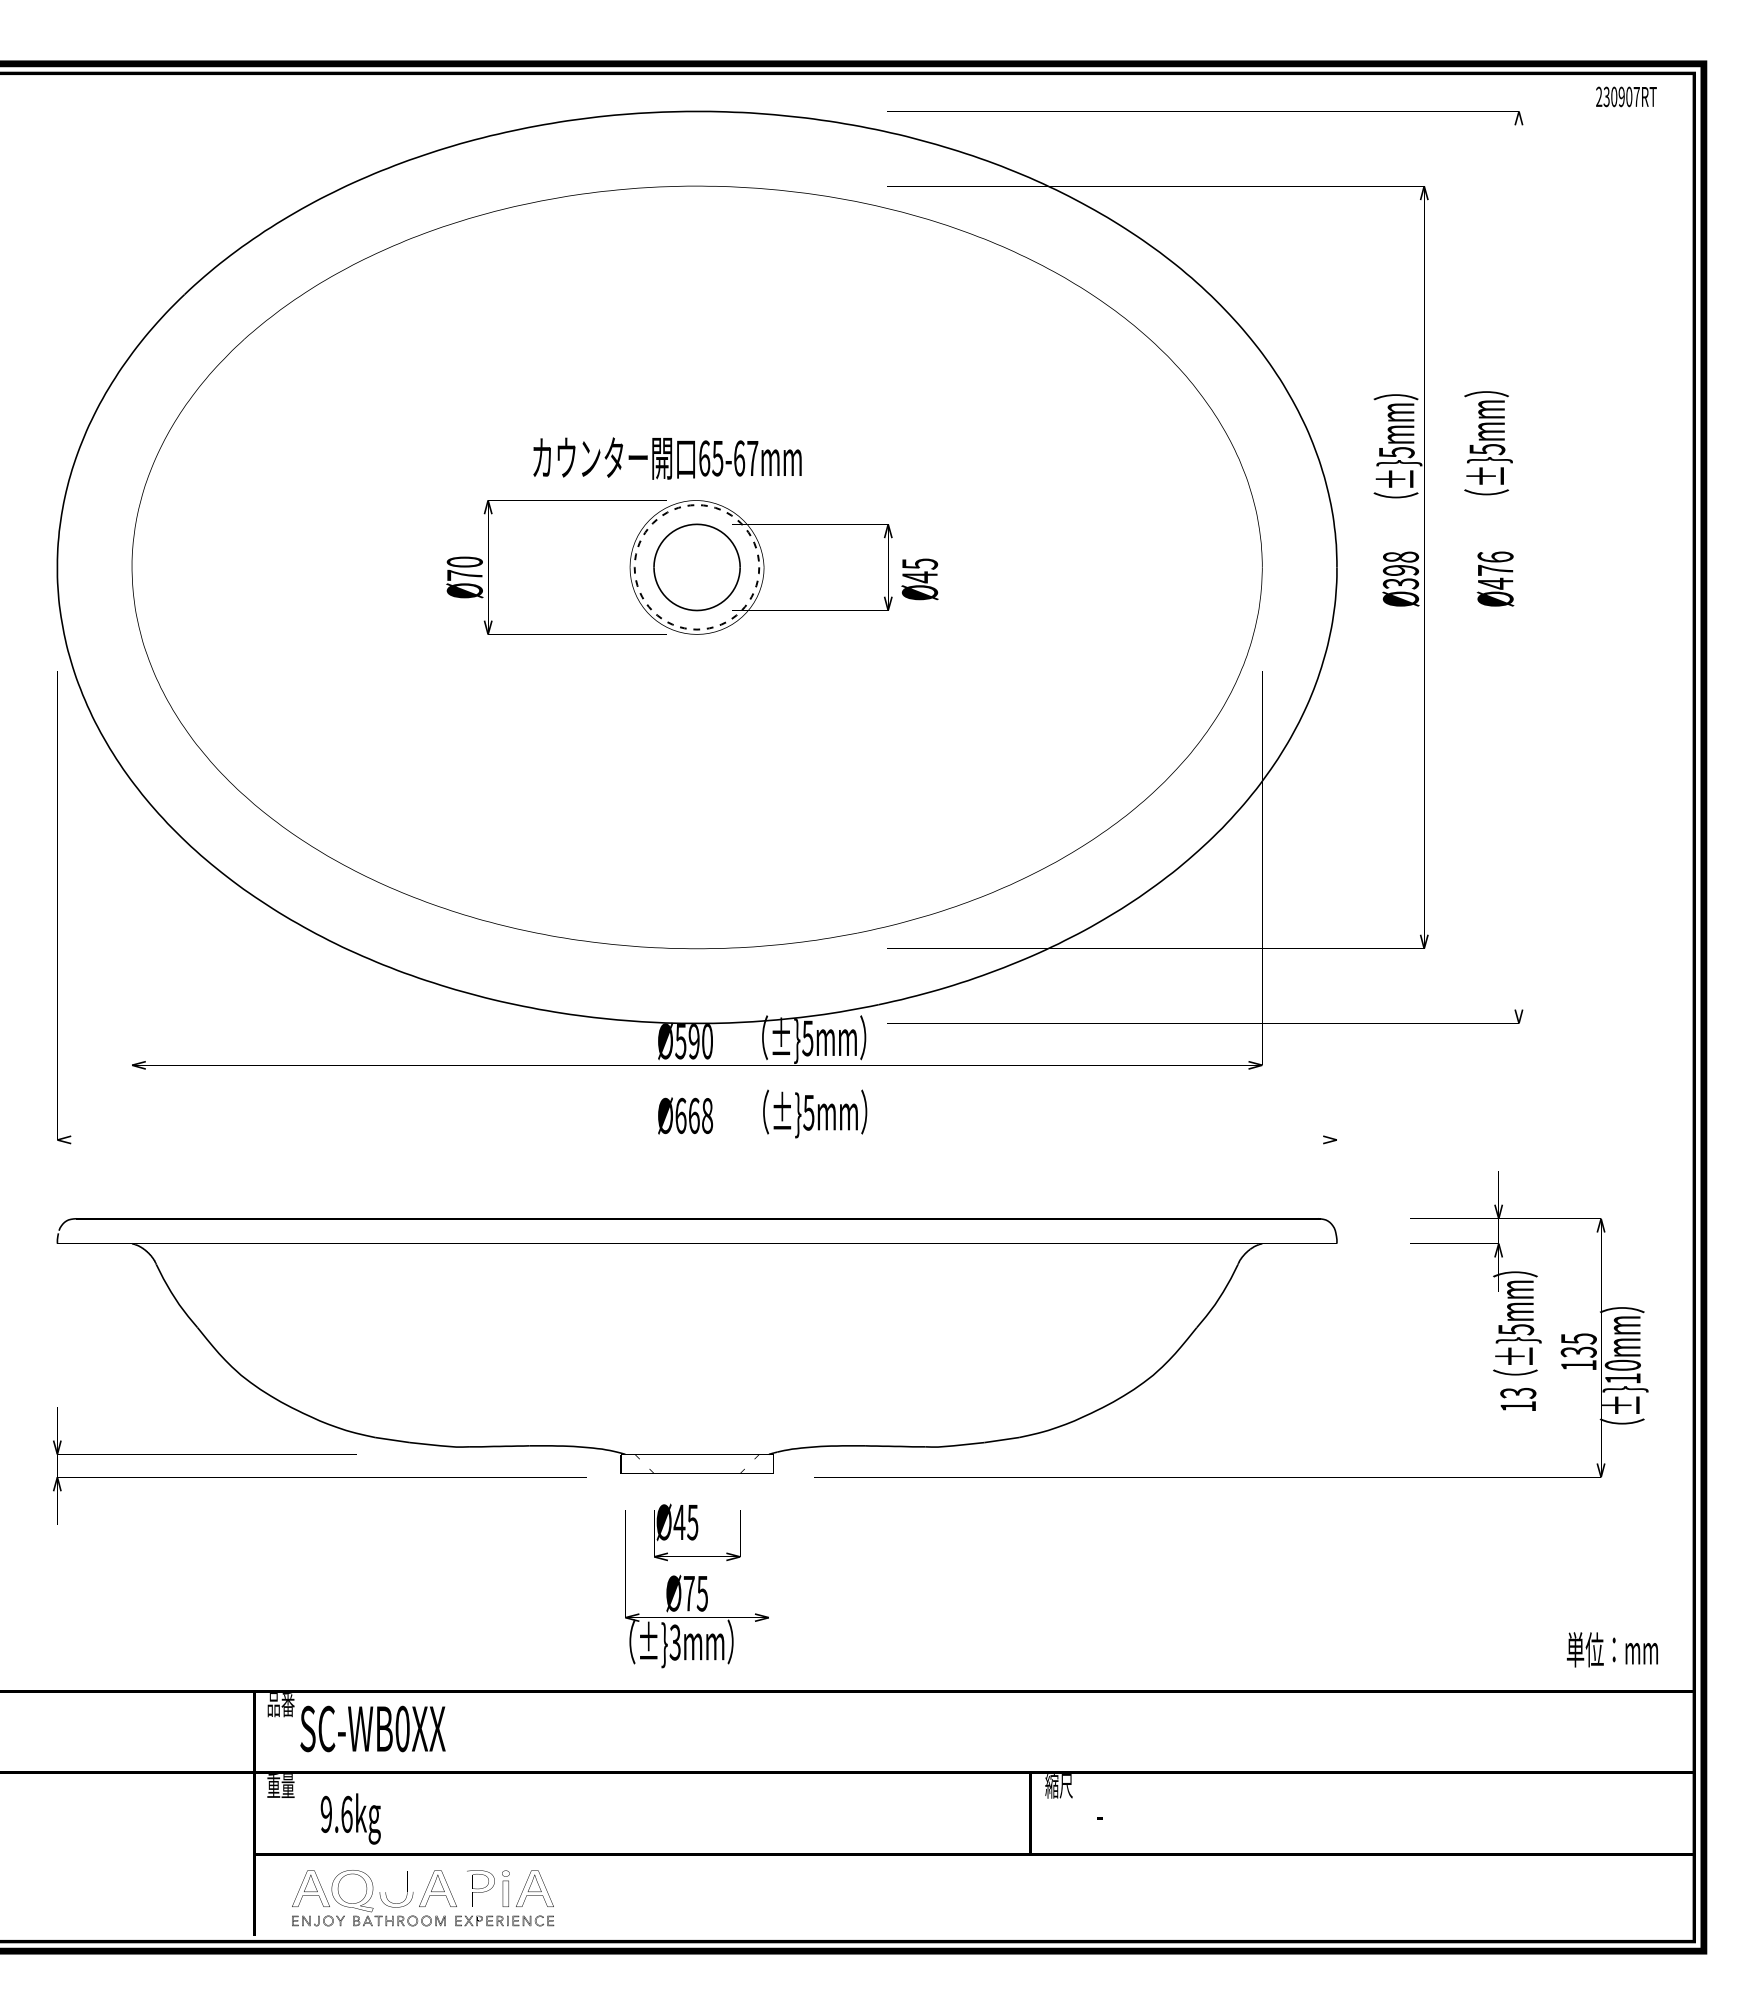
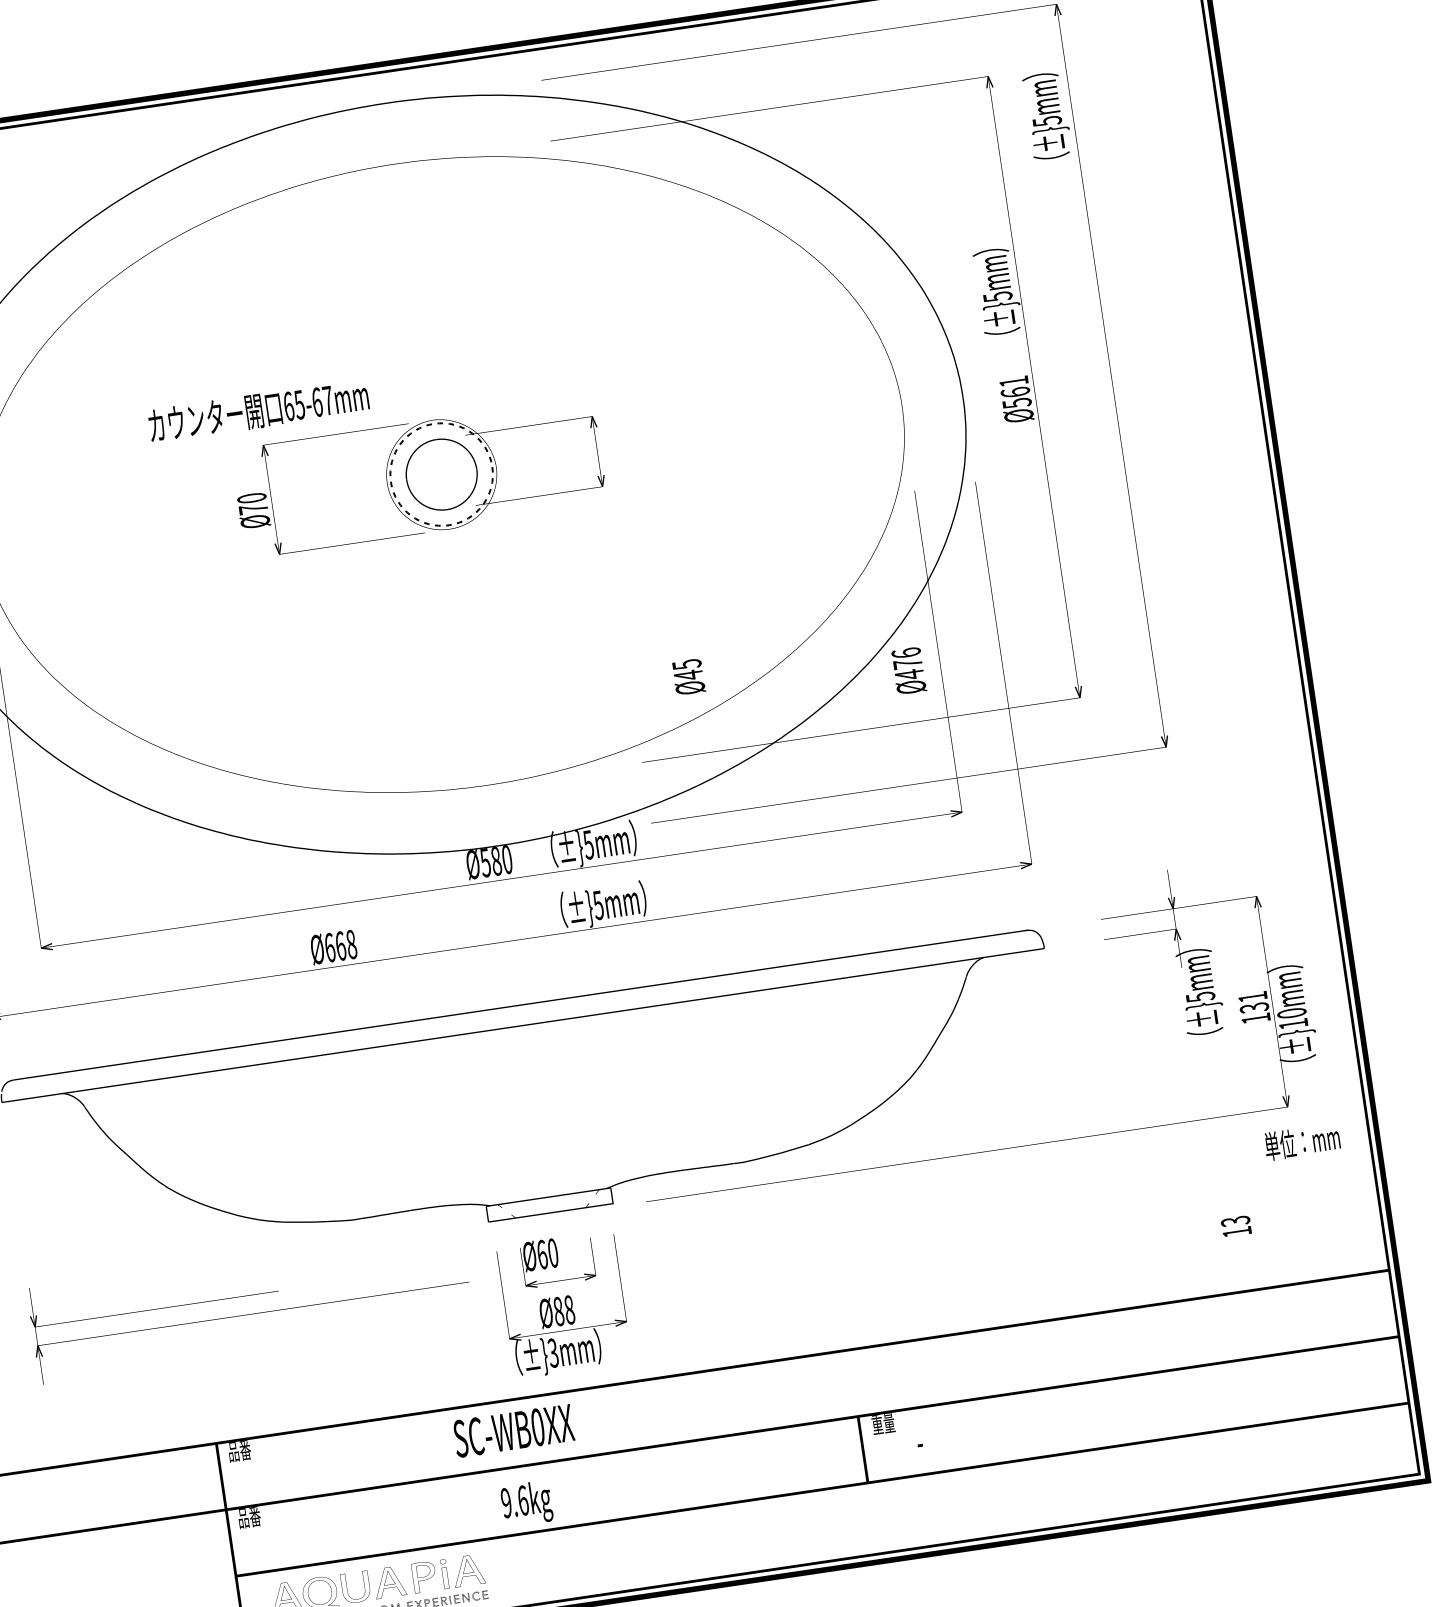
text: (1488, 443) -> (1047, 116), moved
text: (667, 458) -> (258, 410), moved
text: (1400, 569) -> (1015, 391), Ø398 -> Ø561
text: (1495, 578) -> (908, 670), moved
text: (919, 579) -> (688, 677), moved
text: (693, 1041) -> (495, 861), Ø590 -> Ø580
text: (685, 1115) -> (333, 946), moved
text: (1578, 1338) -> (1252, 996), 135 -> 131
text: (1518, 1399) -> (1236, 1226), moved
part: (319, 1454) -> (248, 1295), moved
text: (685, 1522) -> (547, 1254), Ø45 -> Ø60
text: (695, 1593) -> (563, 1310), Ø75 -> Ø88
text: (1611, 1649) -> (1301, 1141), moved
text: (372, 1728) -> (513, 1430), moved
text: (280, 1786) -> (249, 1517), 重量 -> 品番
text: (1058, 1786) -> (882, 1424), 縮尺 -> 重量
text: (350, 1818) -> (526, 1503), moved

